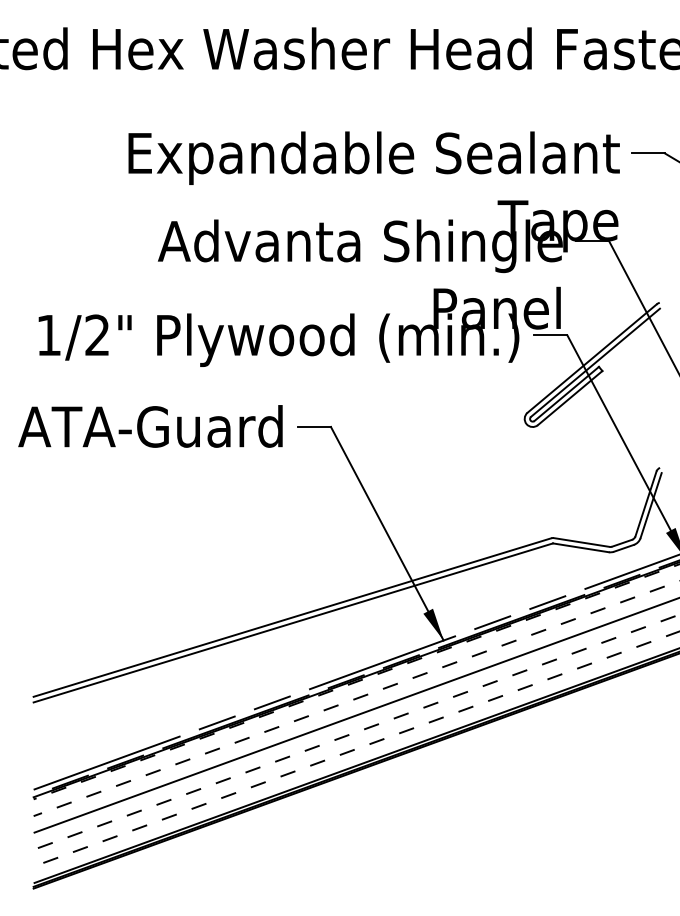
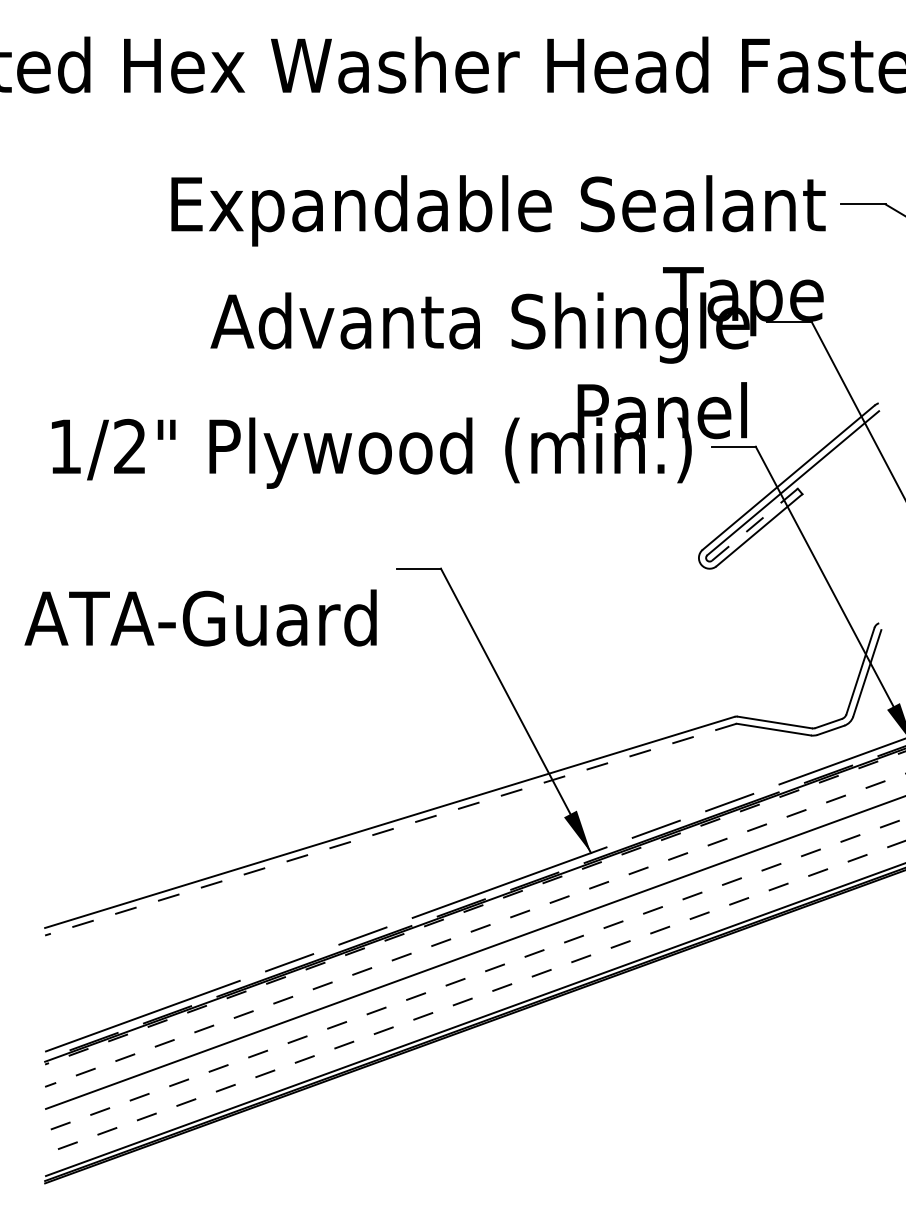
line: (567, 393) -> (755, 524), solid -> dashed
text: (150, 426) -> (200, 617), moved
line: (293, 622) -> (390, 829), solid -> dashed

